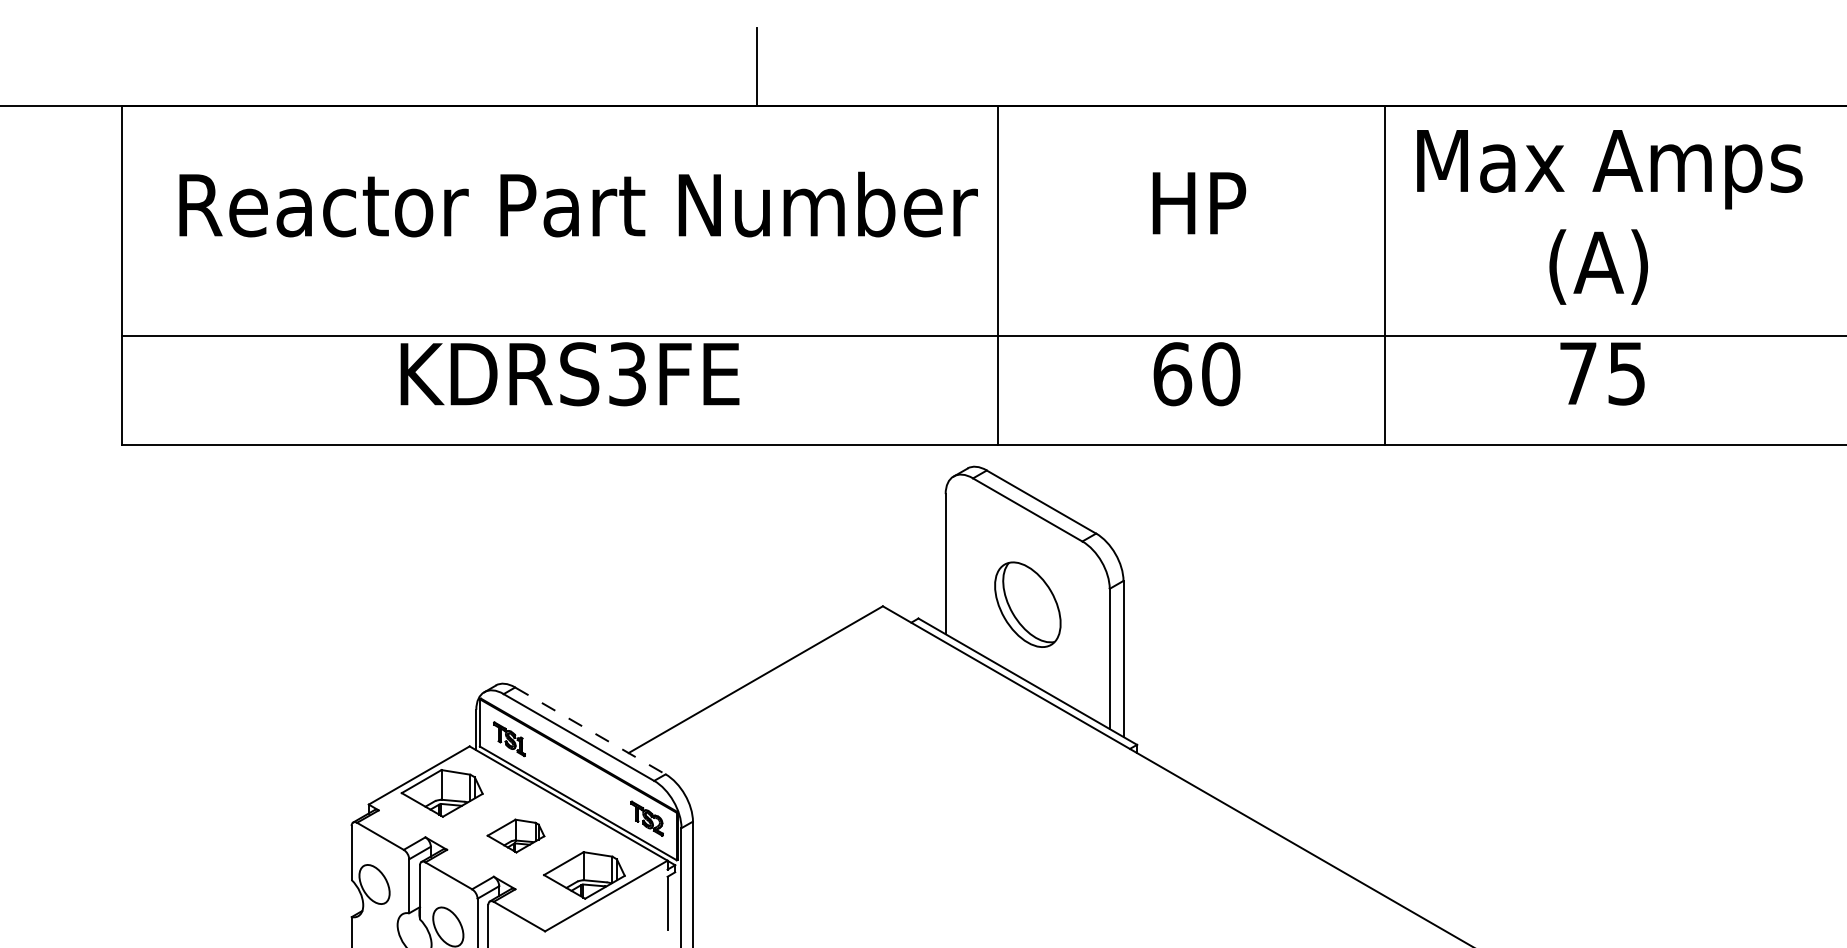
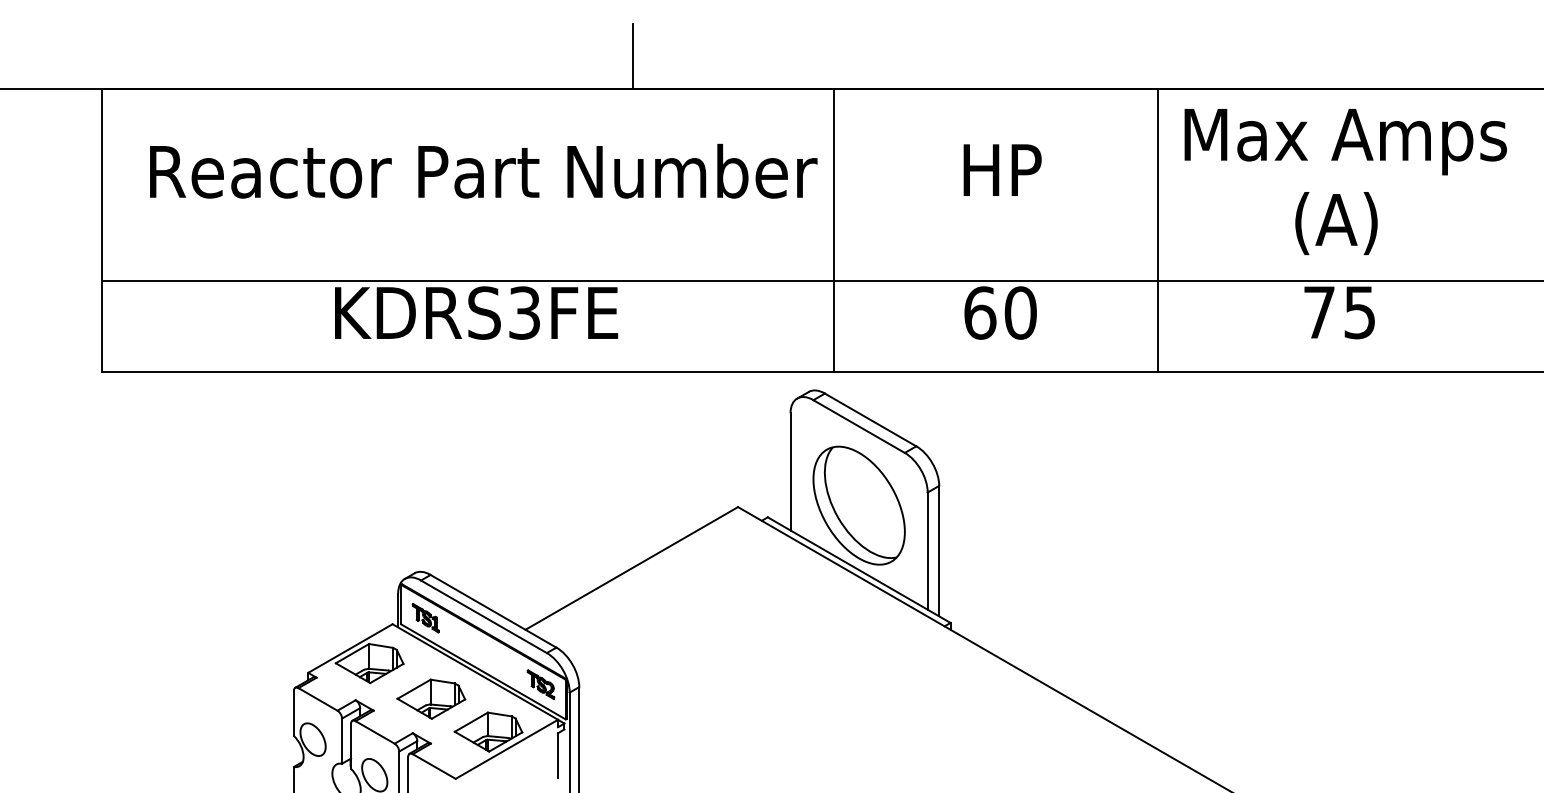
part: (1027, 604) -> (858, 505), size x1.67
line: (590, 730) -> (493, 610), dashed -> solid
part: (515, 835) -> (430, 698), size x1.43

